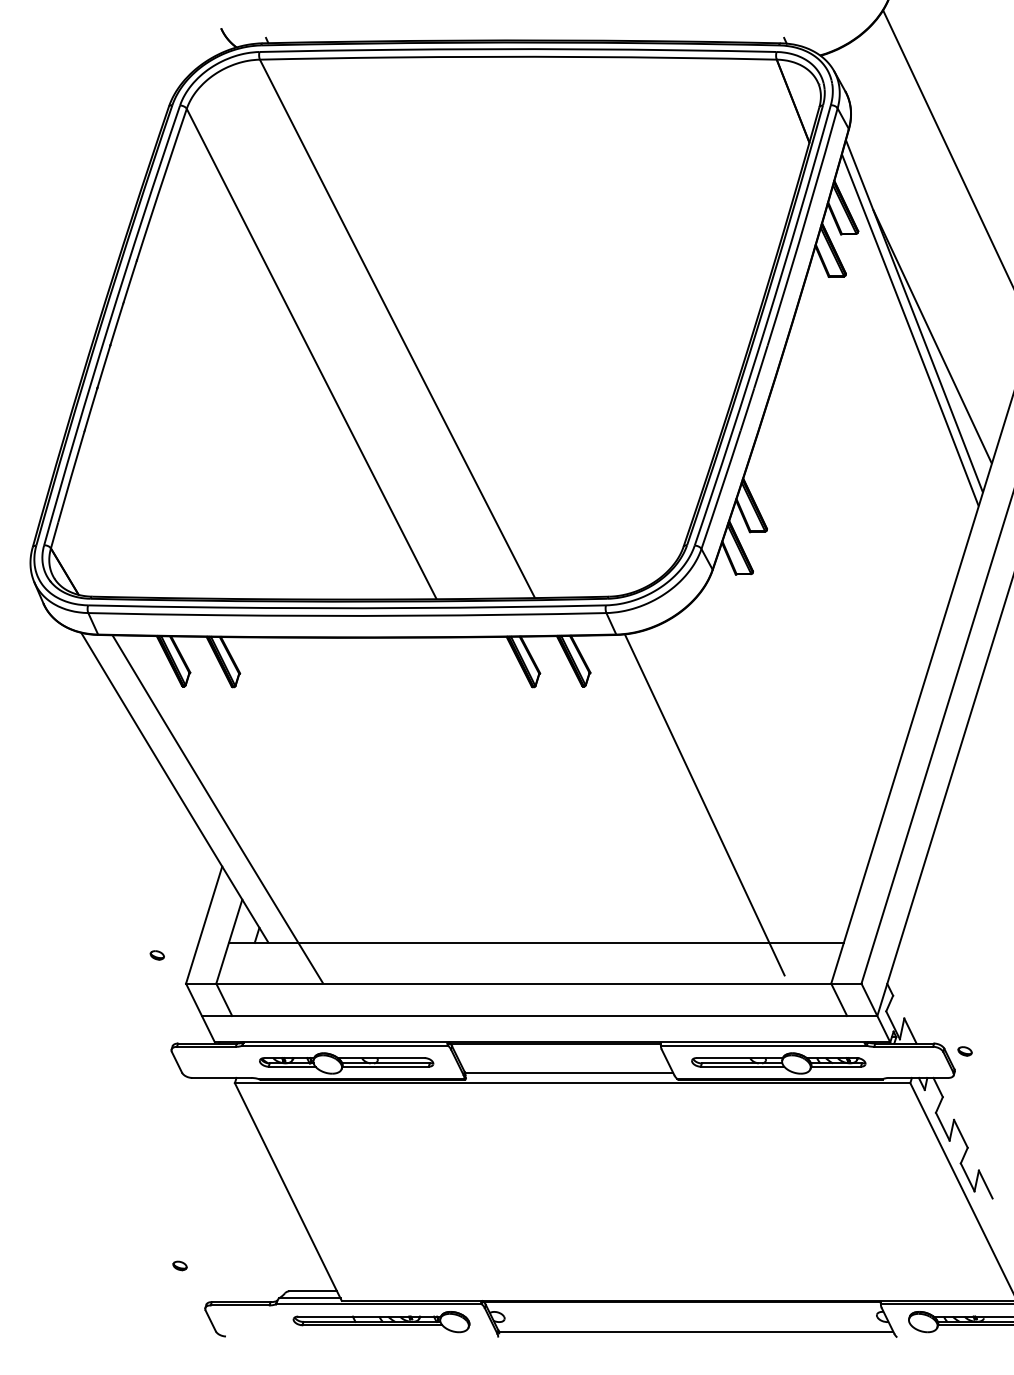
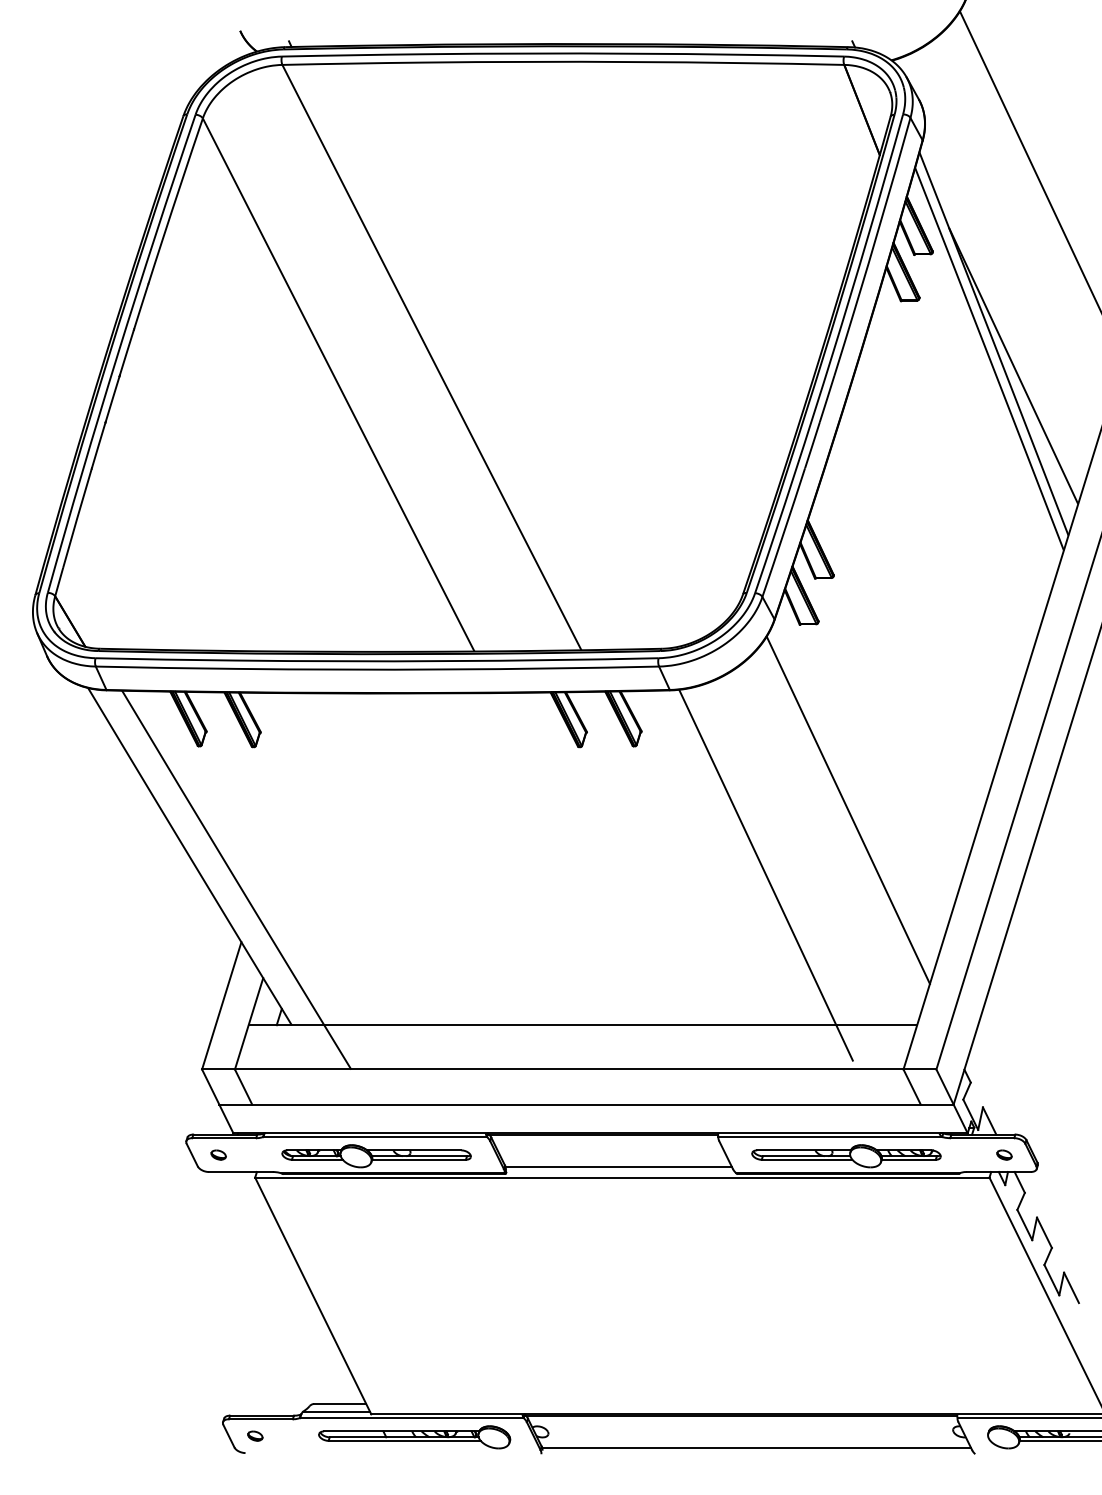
line: (780, 745) -> (848, 810), added
part: (156, 955) -> (217, 1155), moved
part: (964, 1051) -> (1003, 1155), moved
part: (179, 1265) -> (254, 1435), moved

